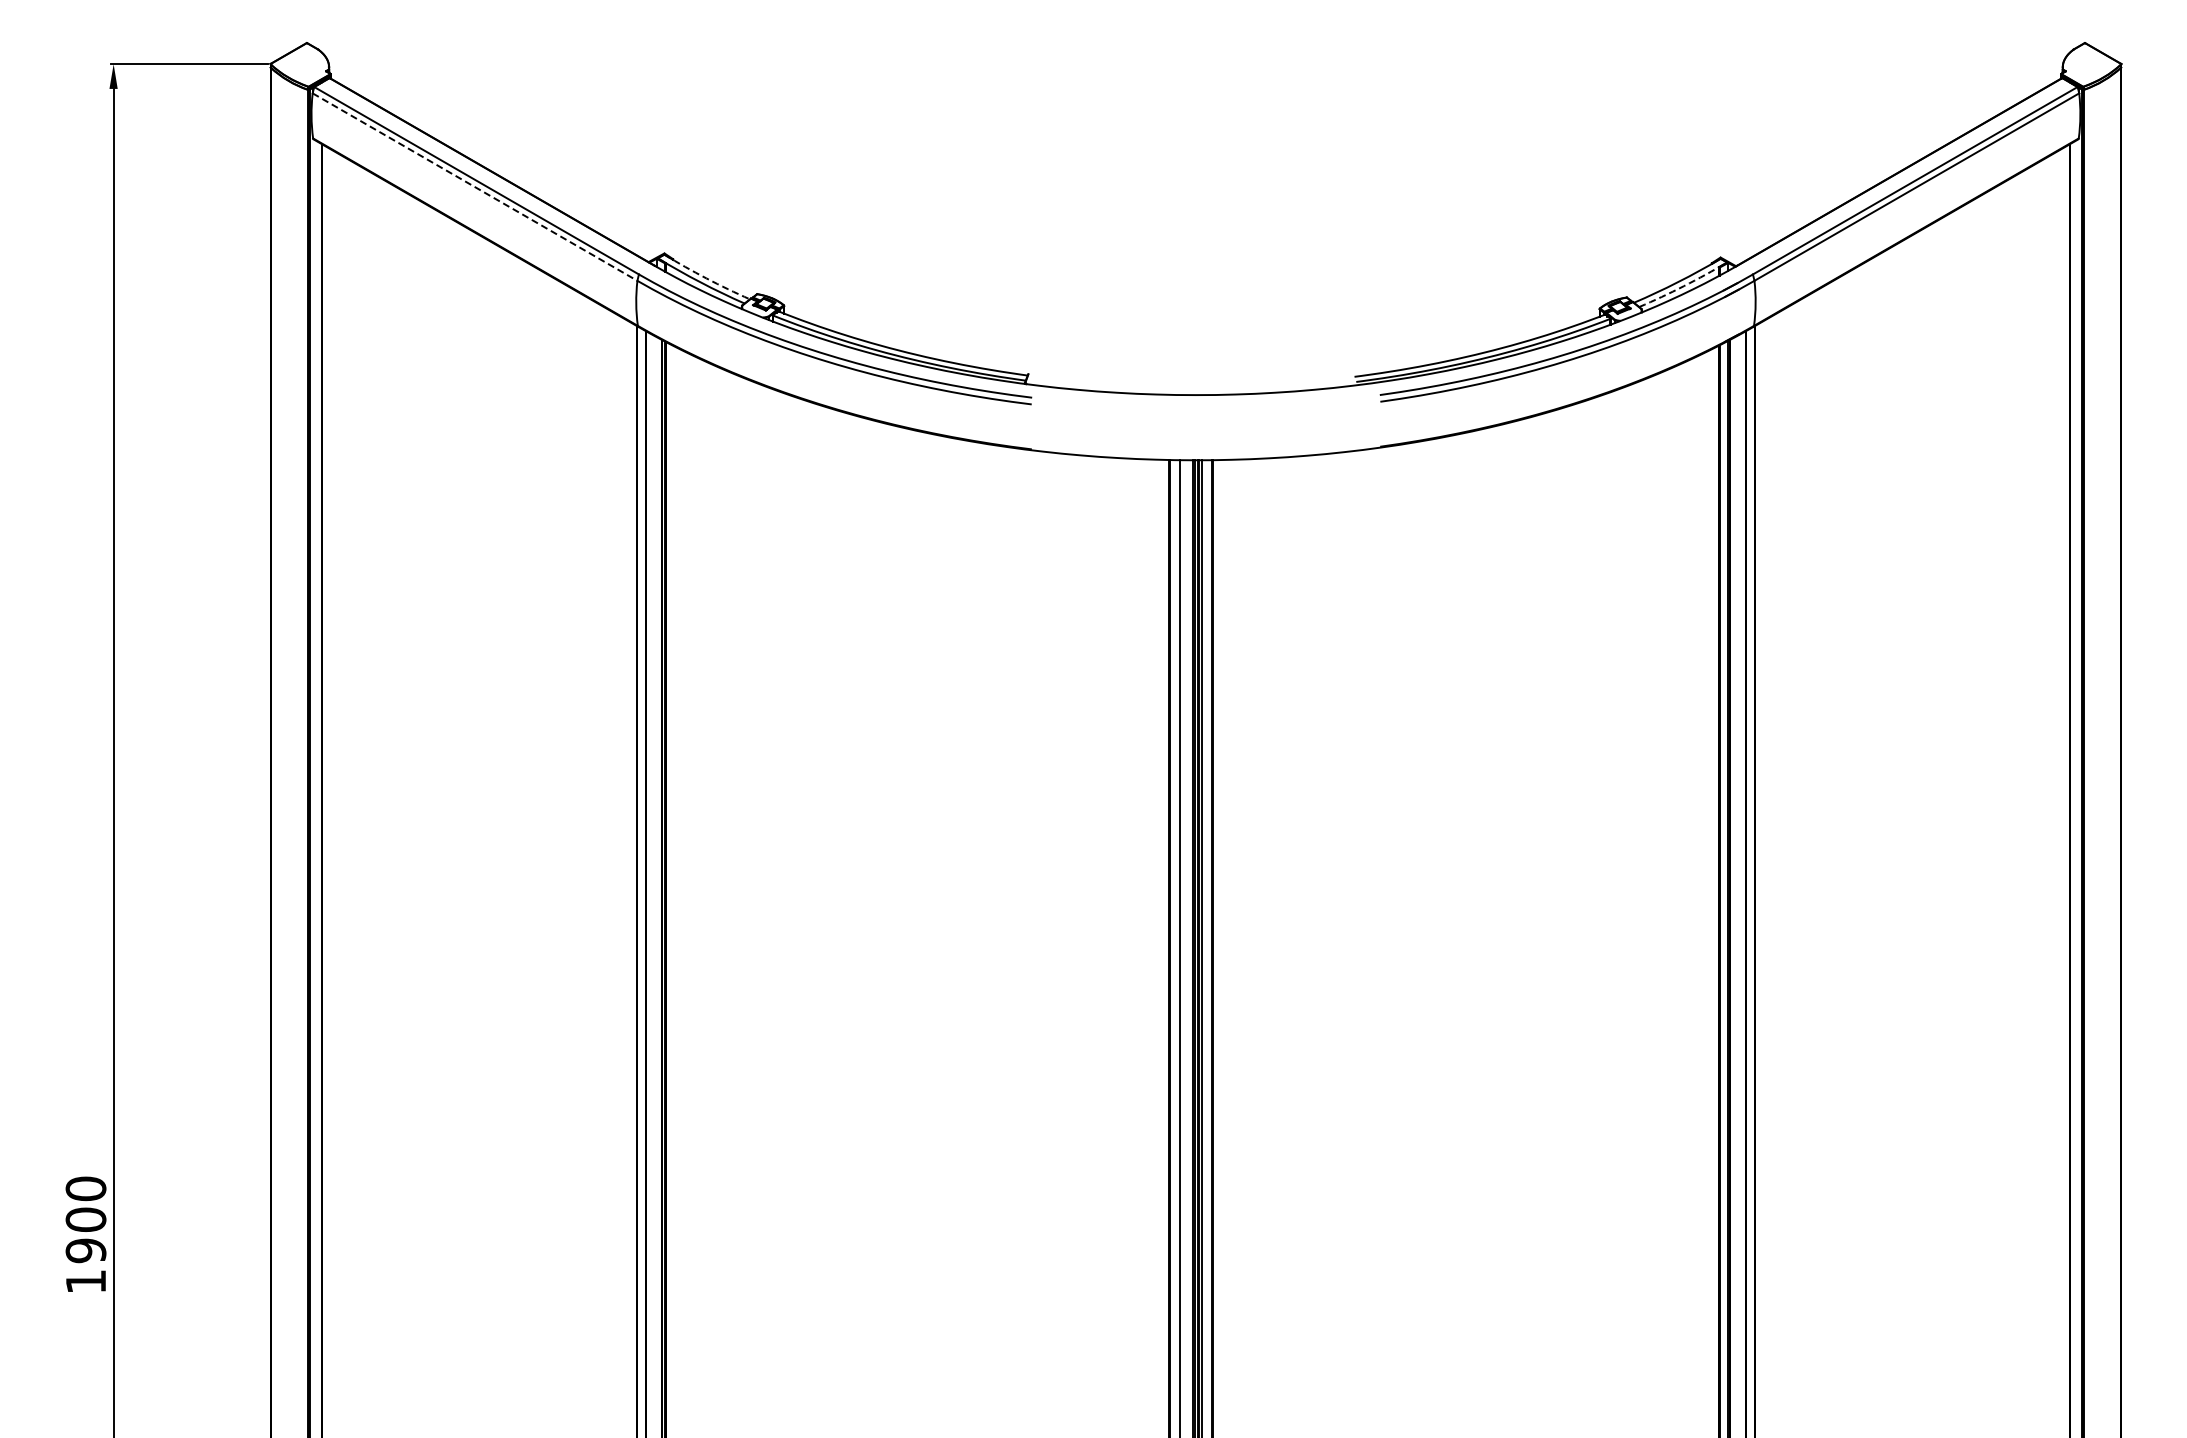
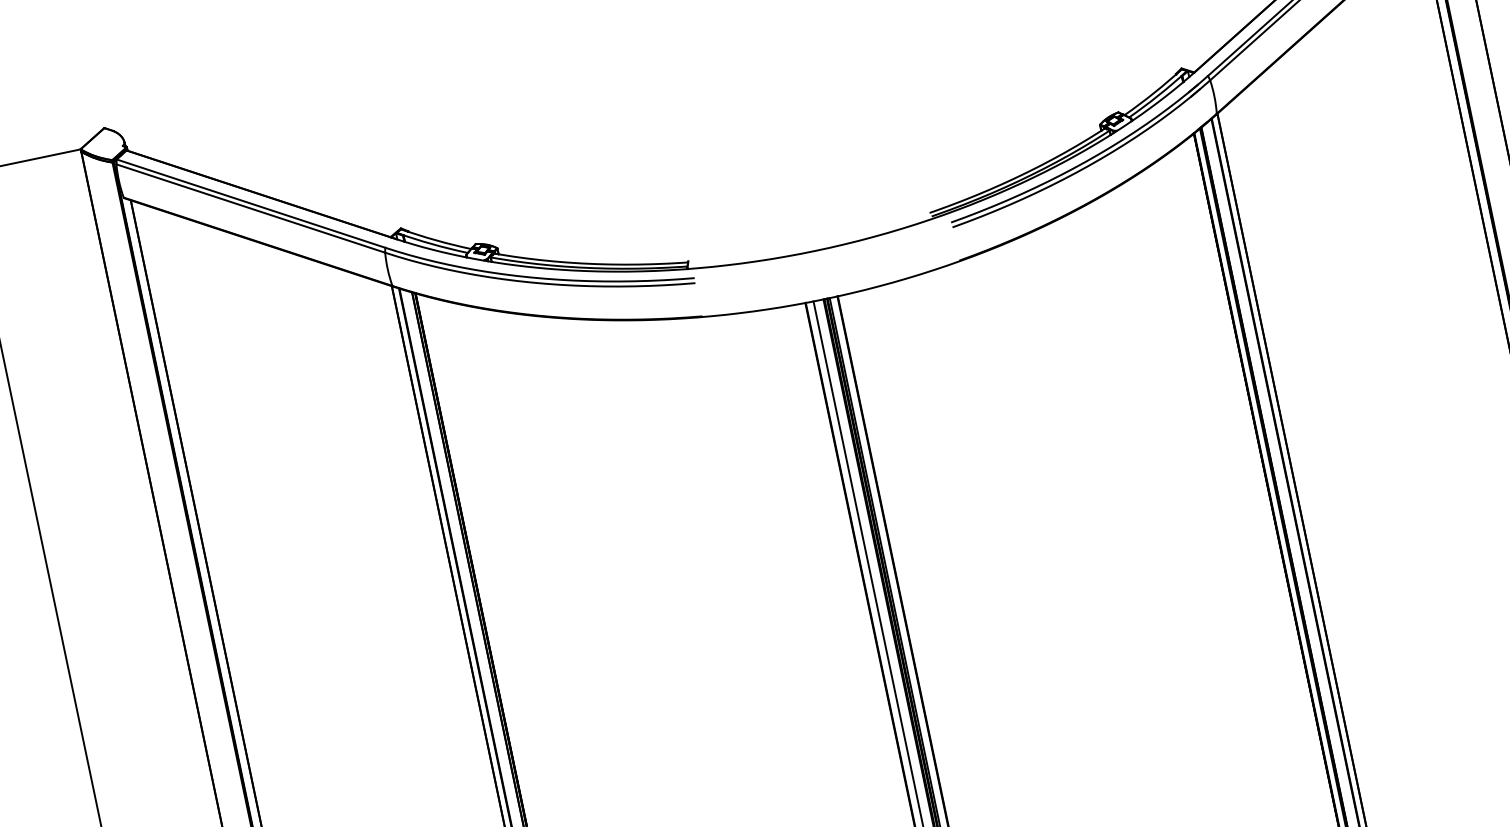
line: (475, 187) -> (251, 208), dashed -> solid
arc: (706, 278) -> (435, 240), dashed -> solid
arc: (1683, 286) -> (1158, 95), dashed -> solid

